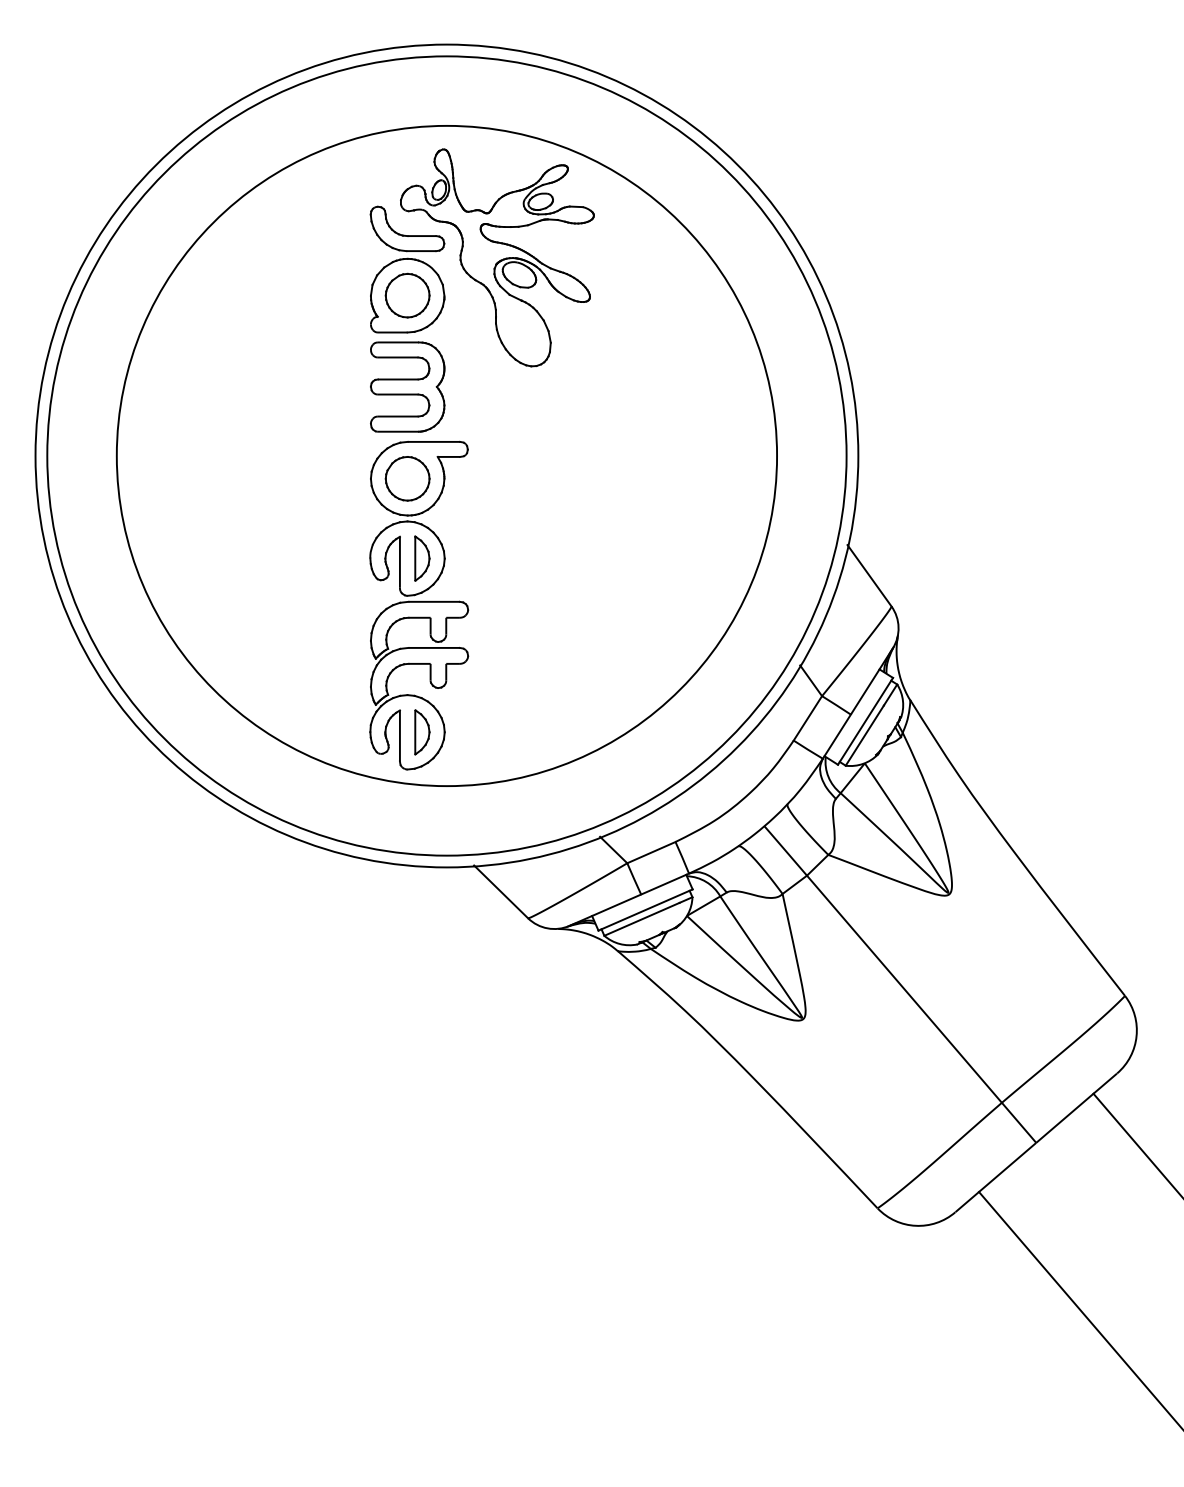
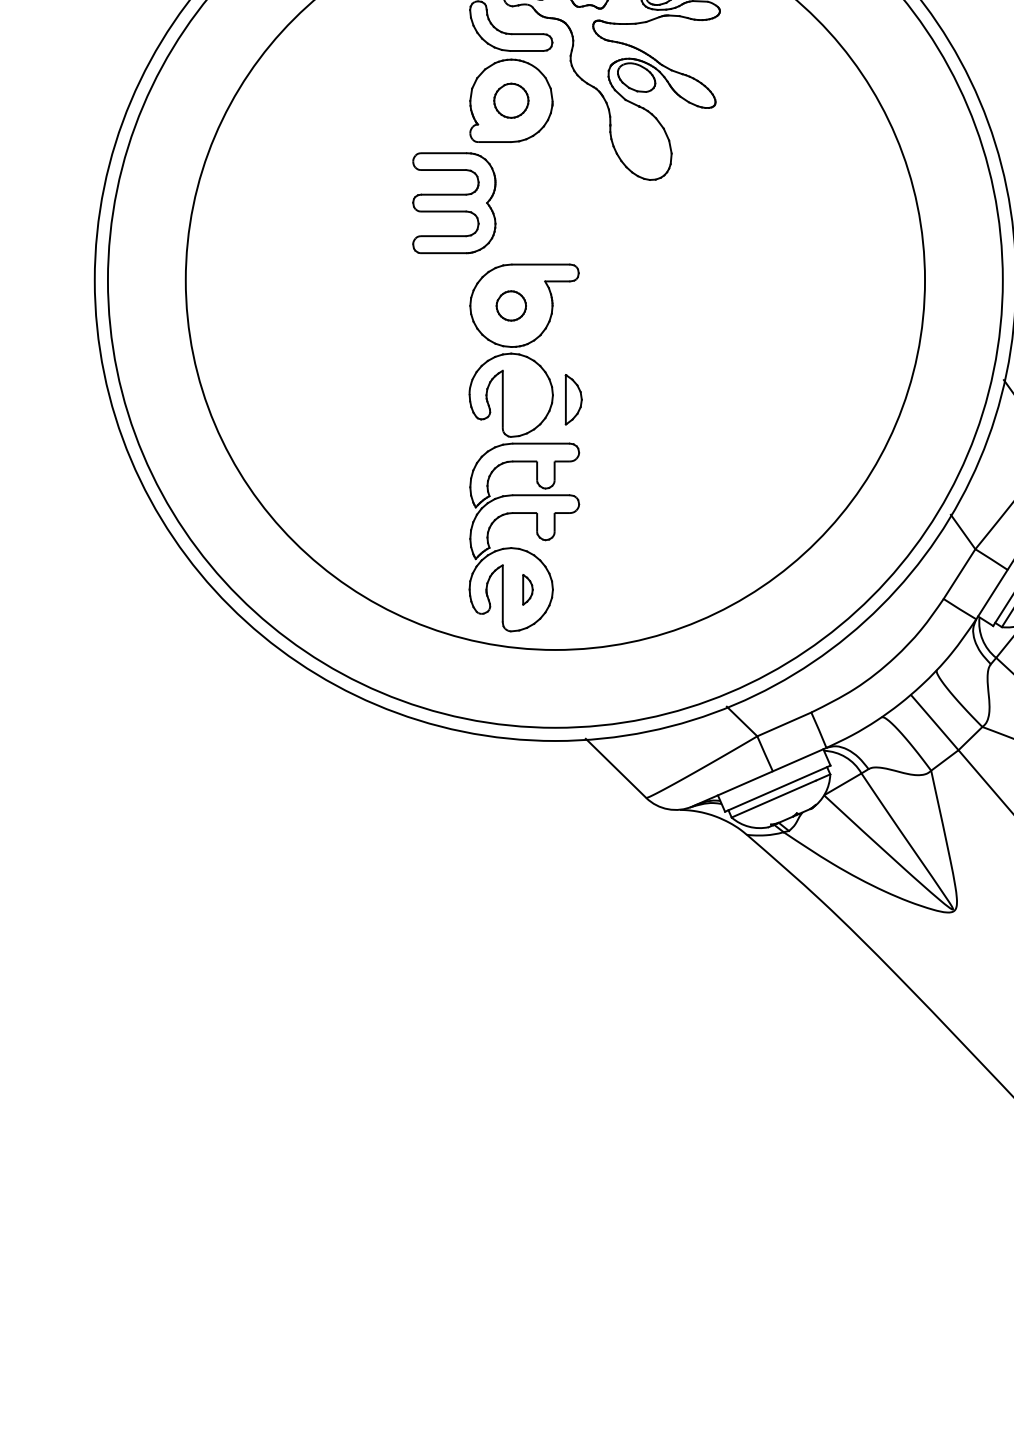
part: (407, 295) -> (511, 100), size x0.7
part: (407, 386) -> (454, 202), moved
part: (407, 478) -> (511, 305), size x0.6
part: (422, 558) -> (573, 399), moved
part: (422, 732) -> (528, 589), size x0.6

